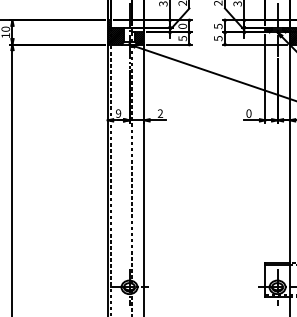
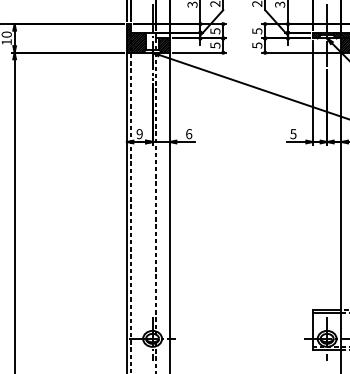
text: (182, 26) -> (215, 31), 0 -> 5
text: (160, 113) -> (189, 134), 2 -> 6
text: (249, 113) -> (293, 134), 0 -> 5

